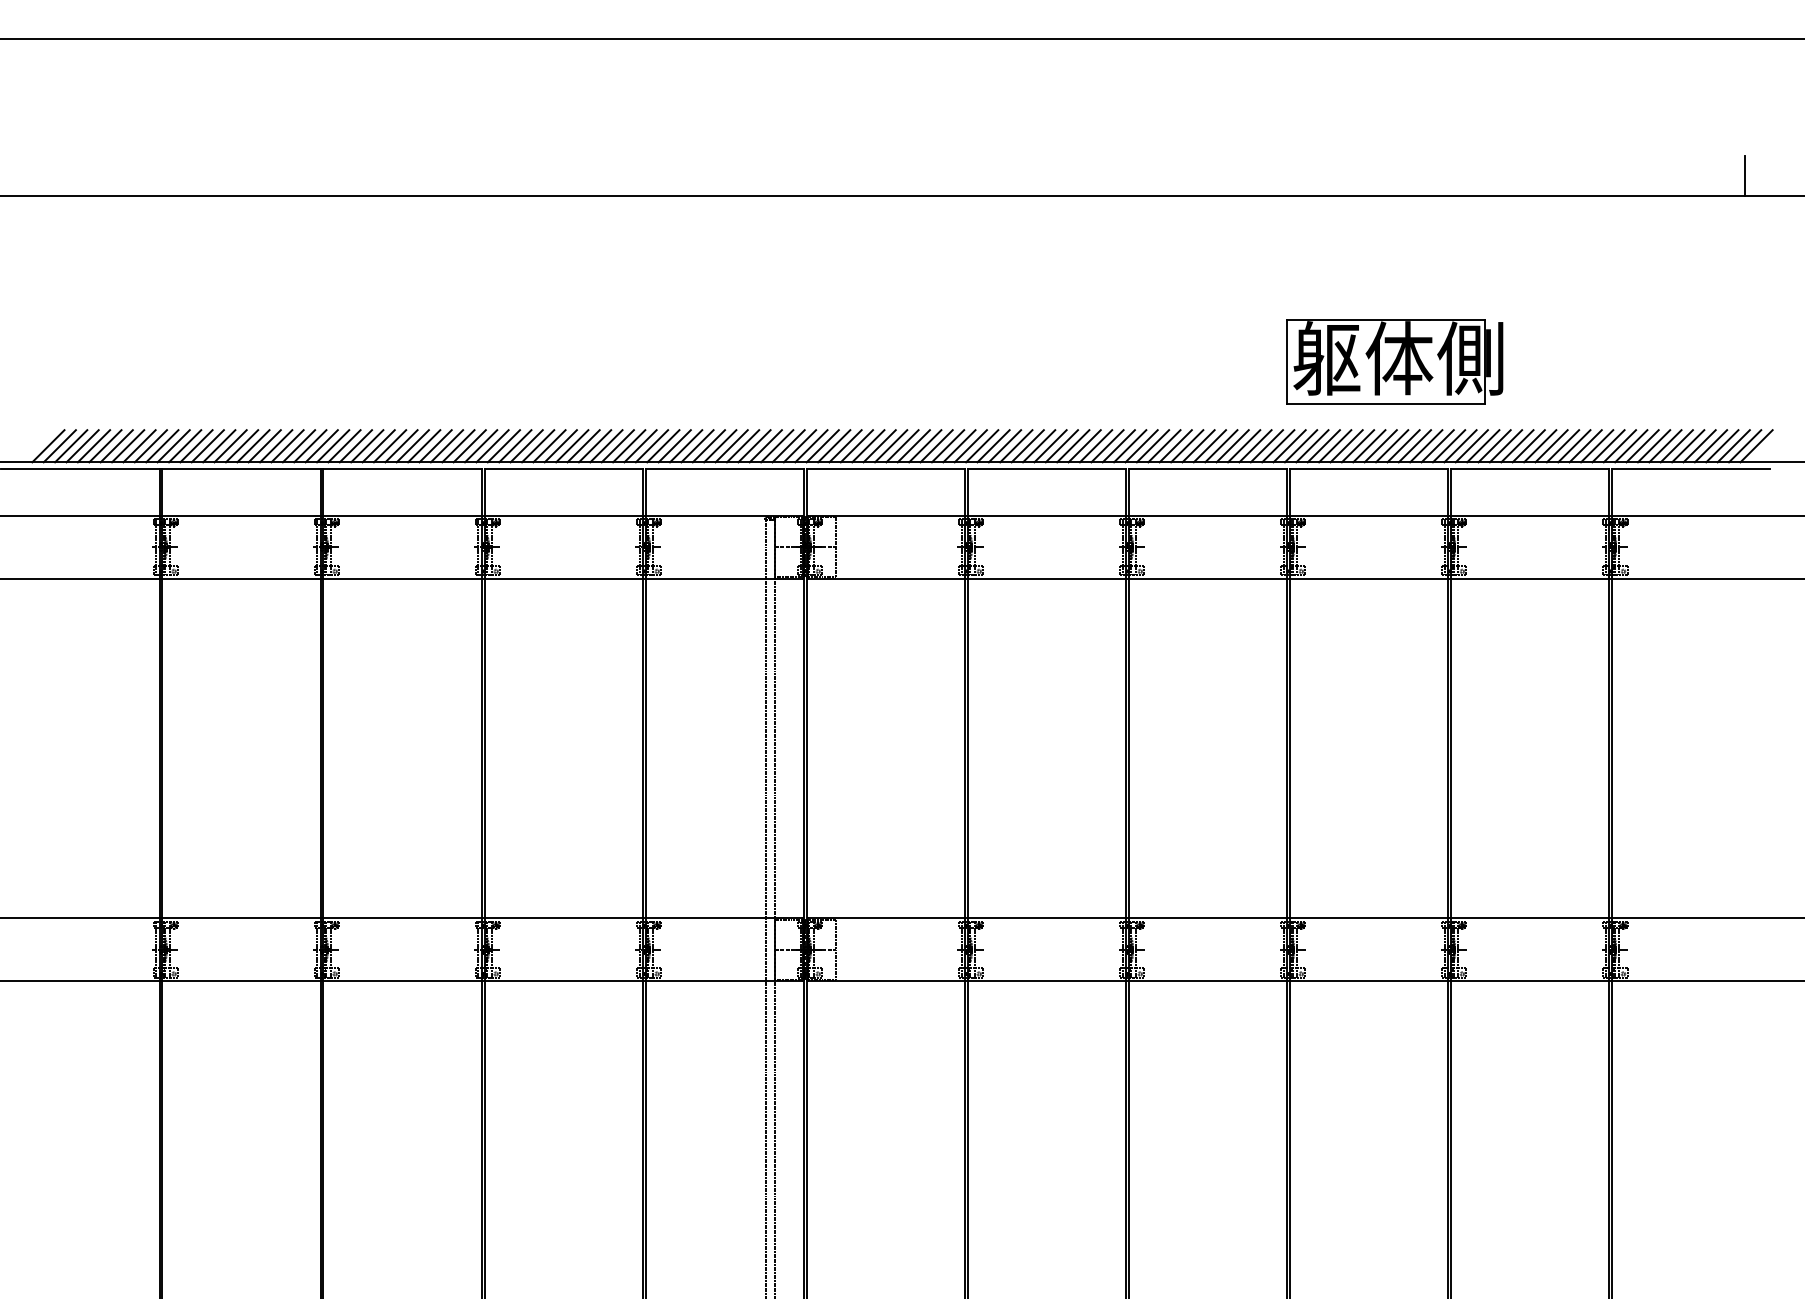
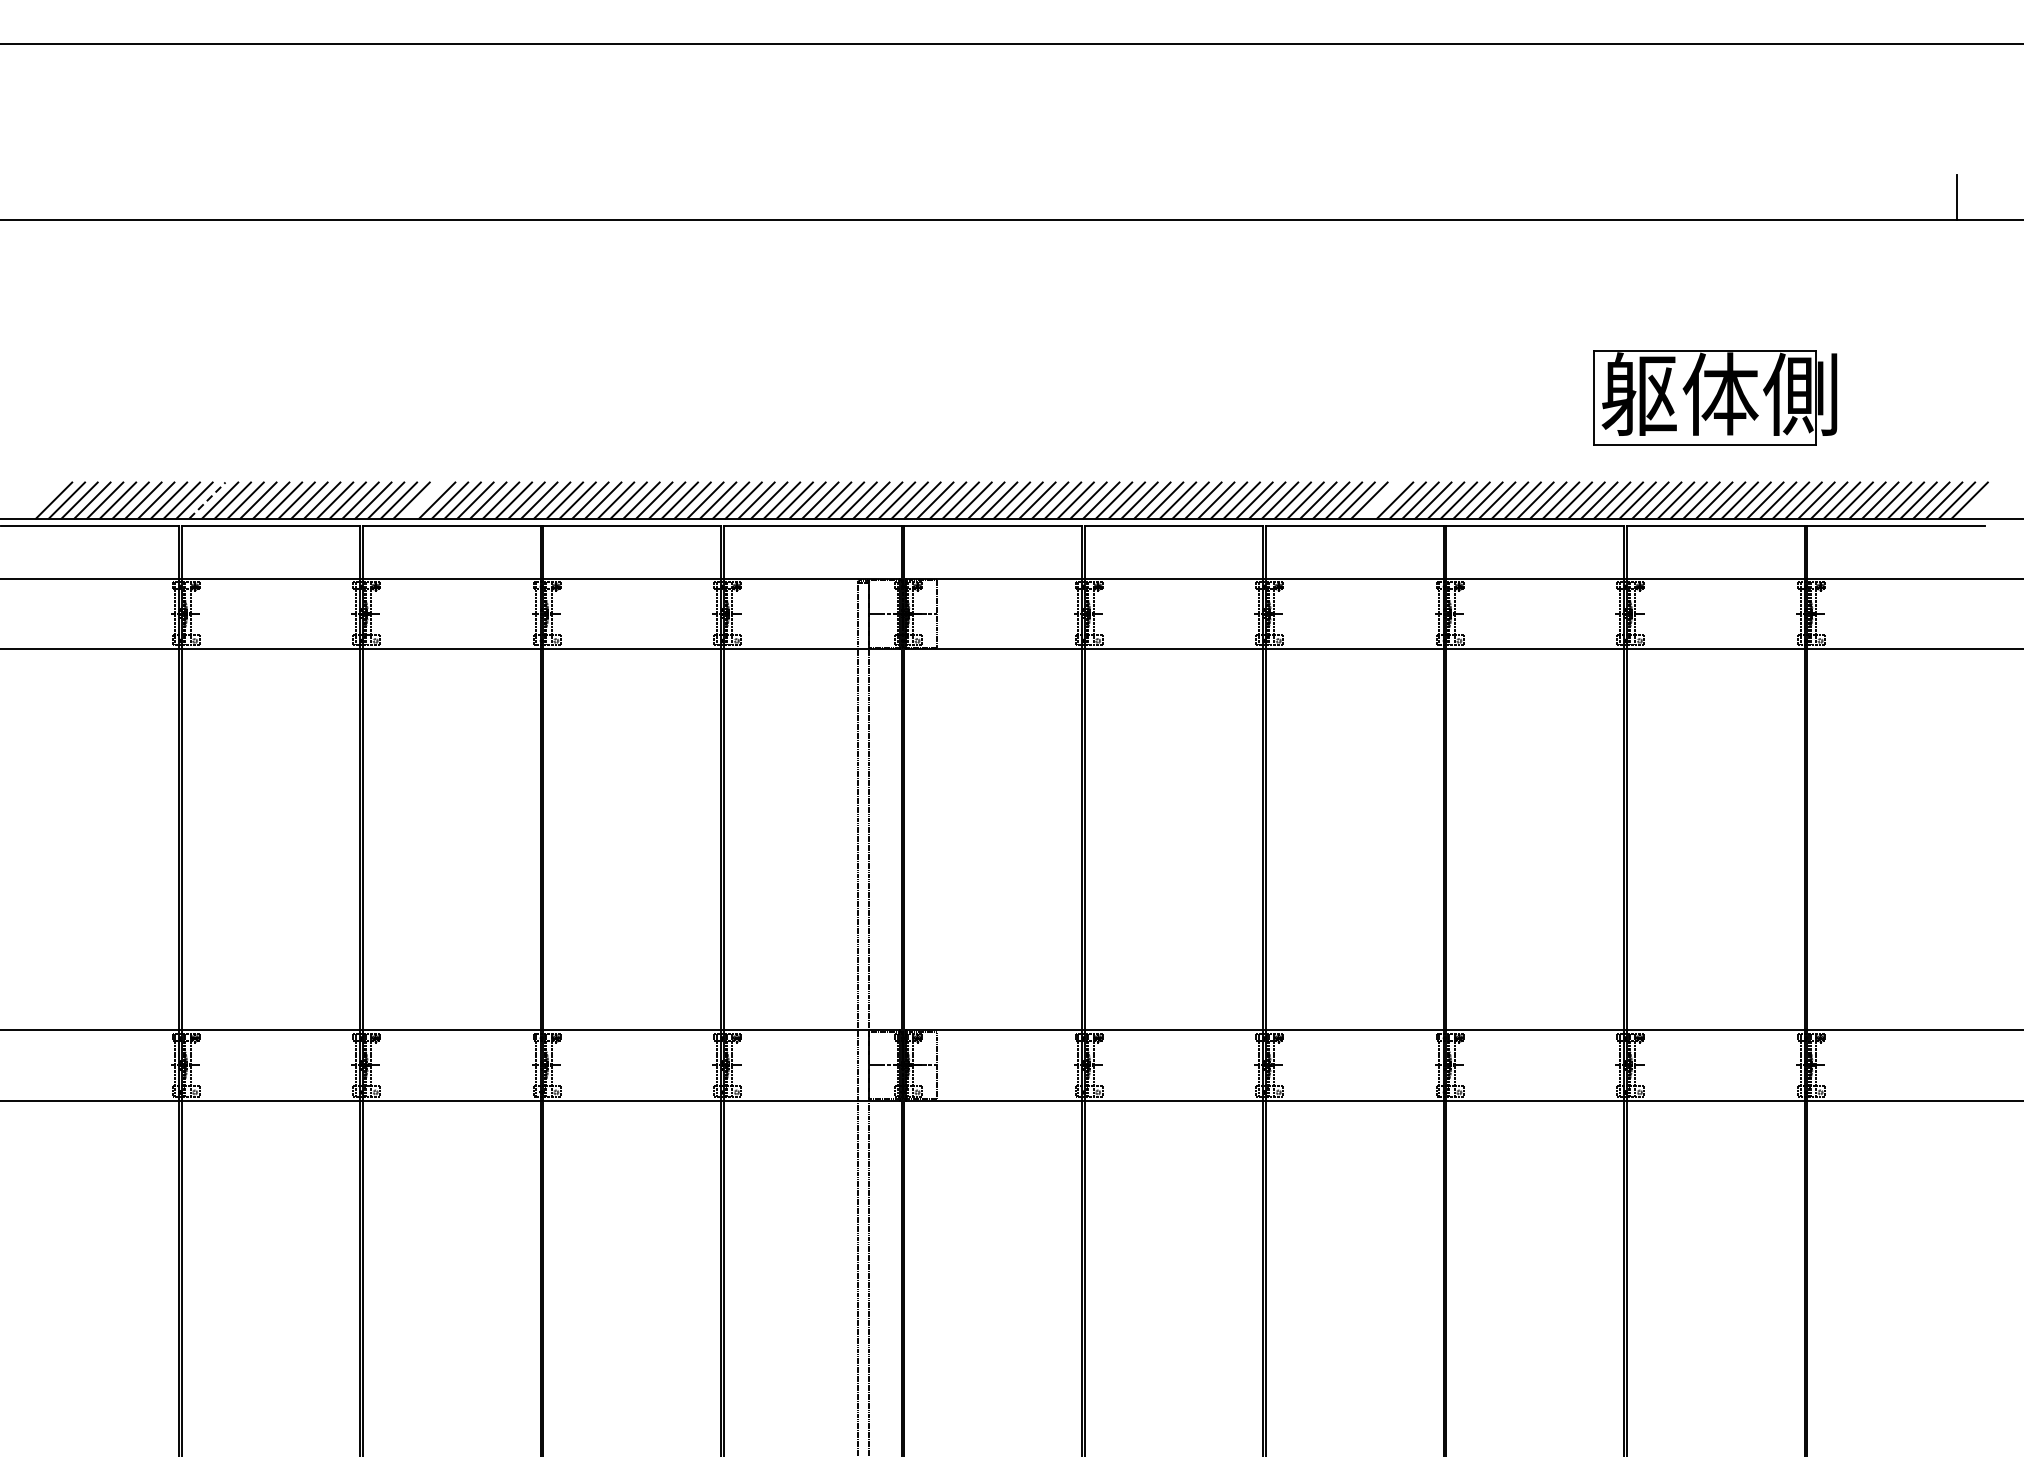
part: (1394, 361) -> (1715, 397), moved
line: (185, 446) -> (207, 500), solid -> dashed
line: (378, 446) -> (424, 500), removed
line: (1232, 446) -> (1382, 500), removed

